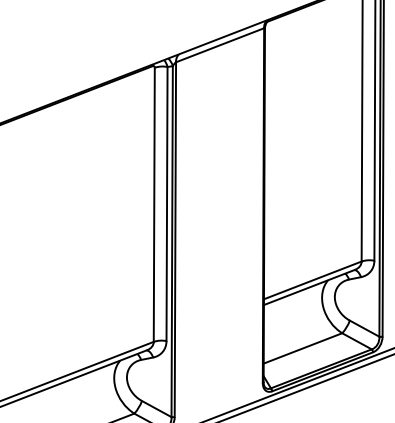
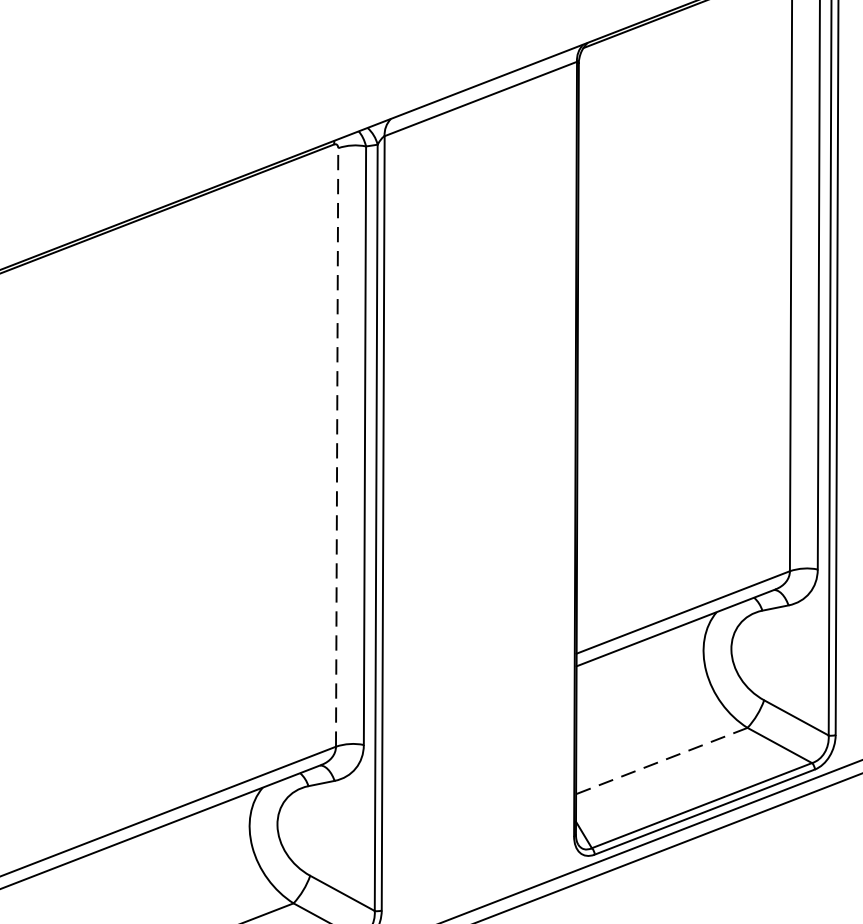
line: (154, 204) -> (337, 446), solid -> dashed
line: (302, 348) -> (660, 761), solid -> dashed

